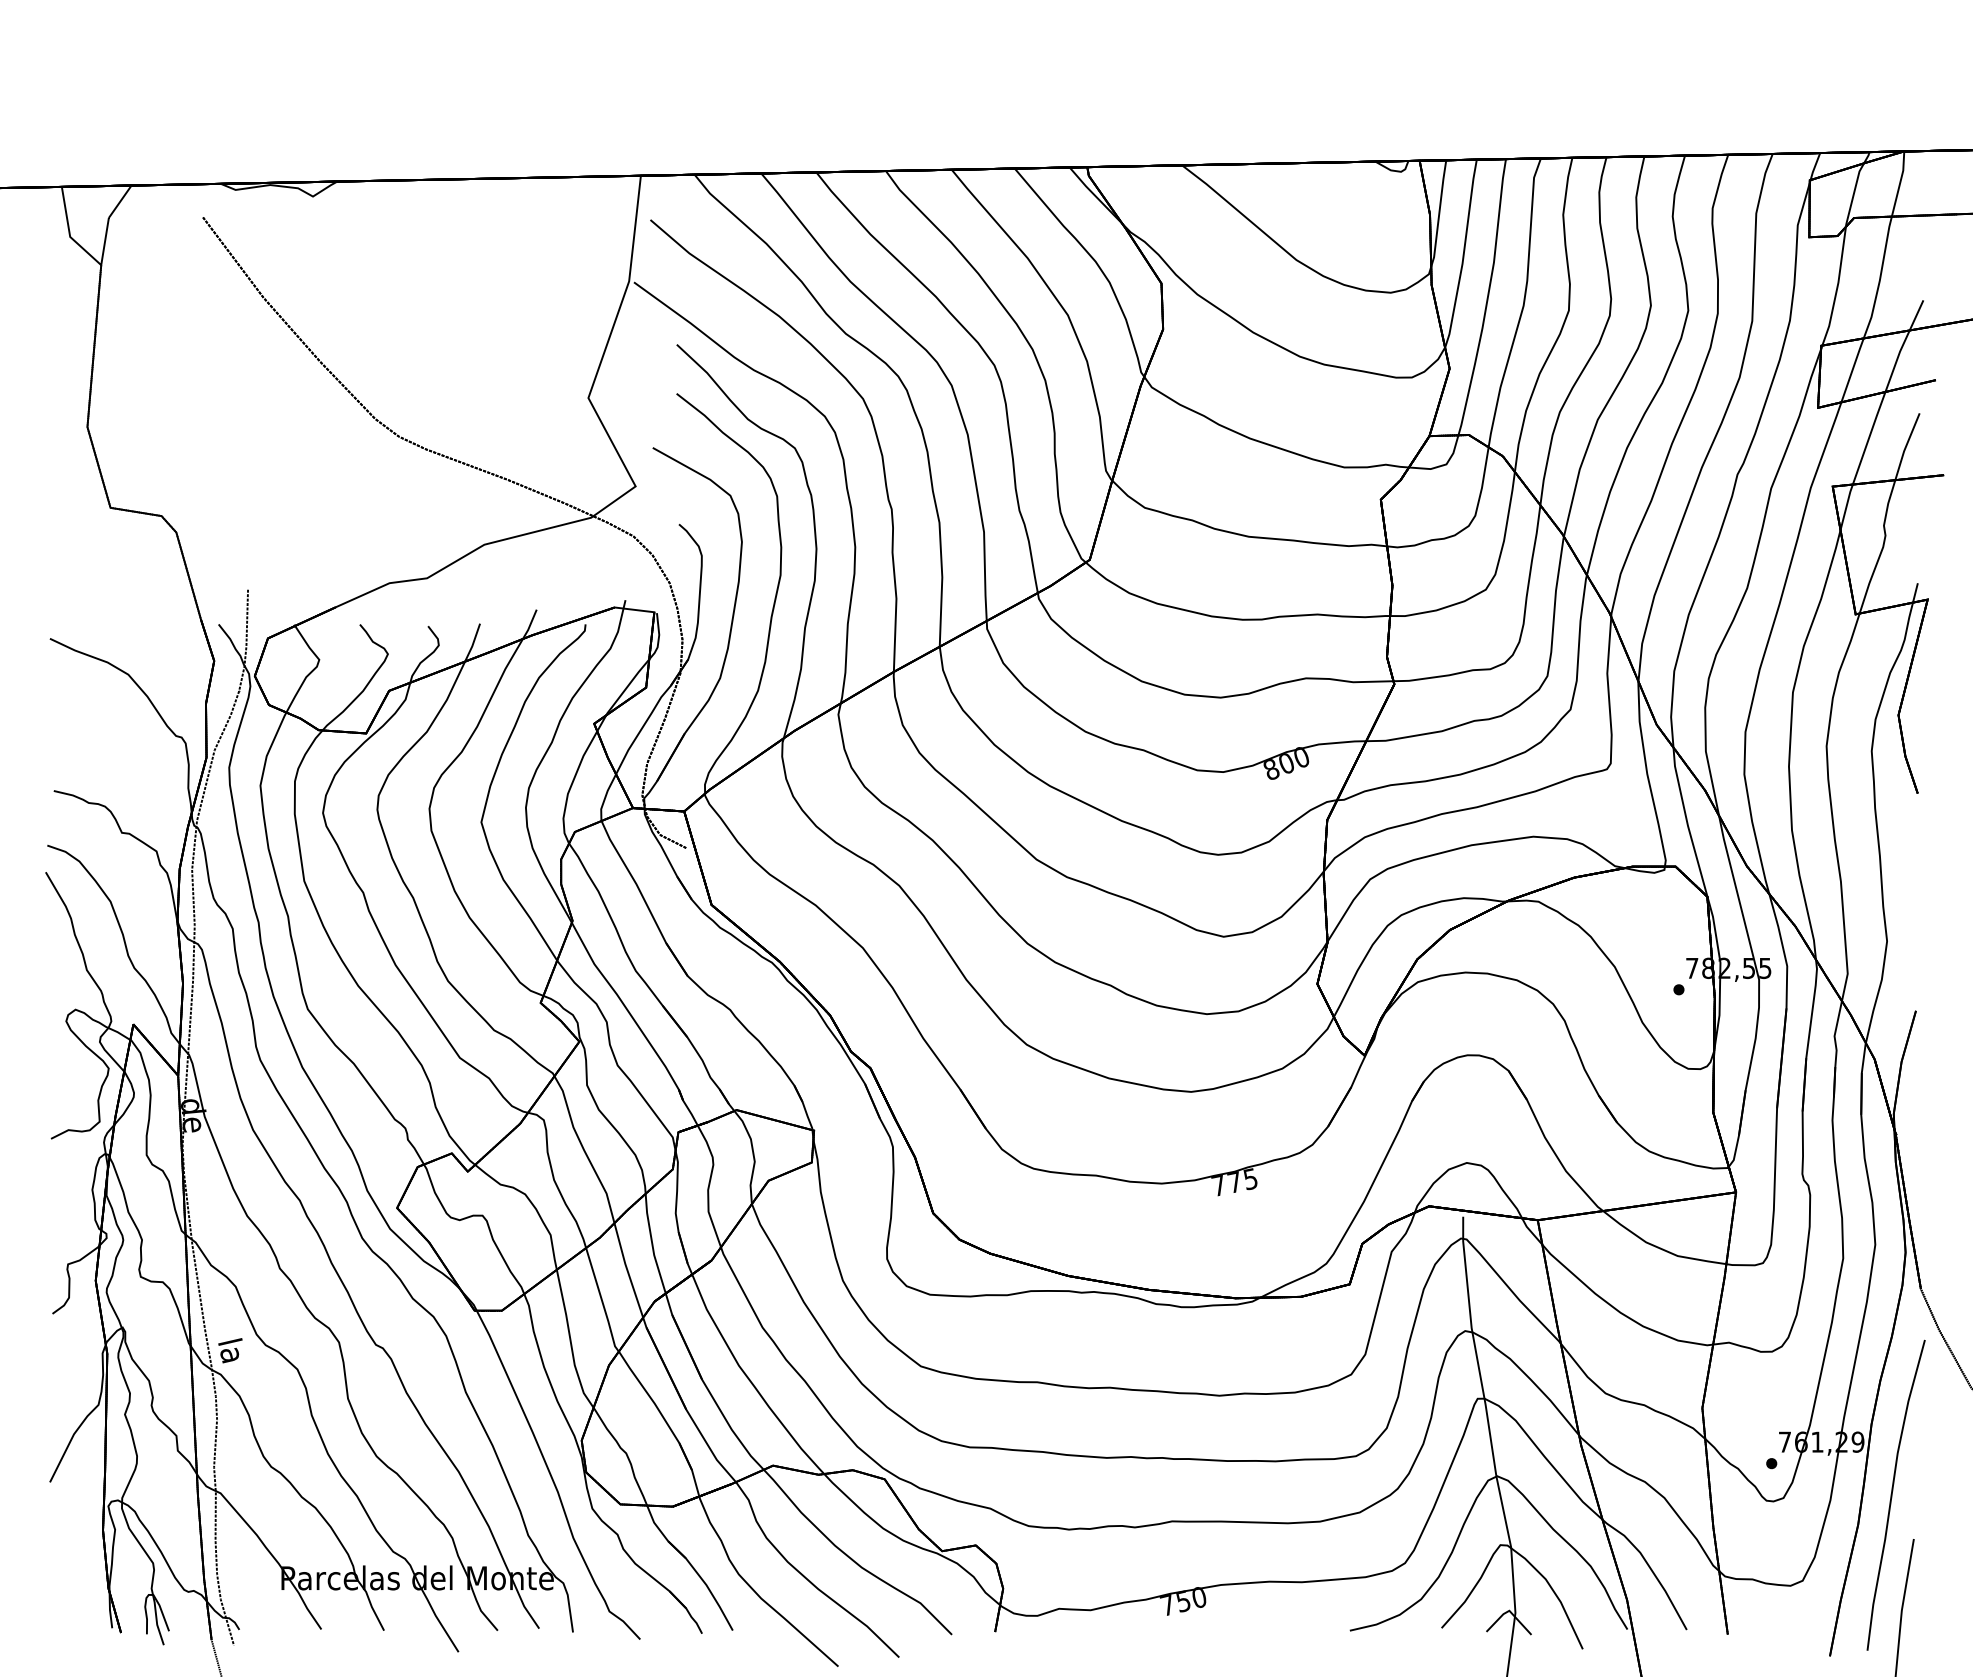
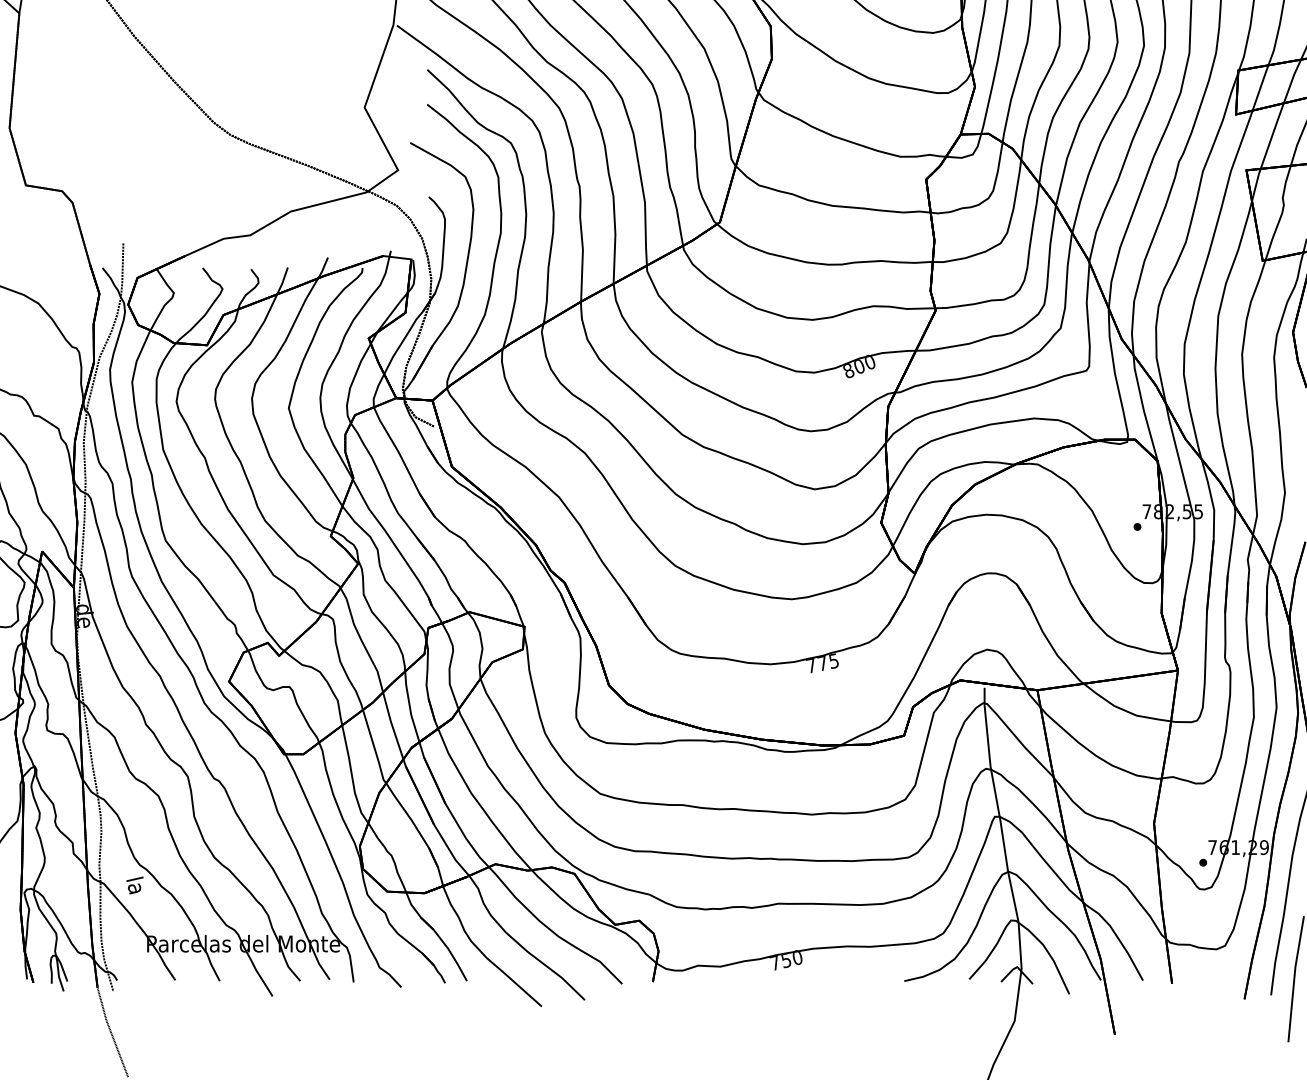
text: (230, 1350) -> (135, 885), moved

